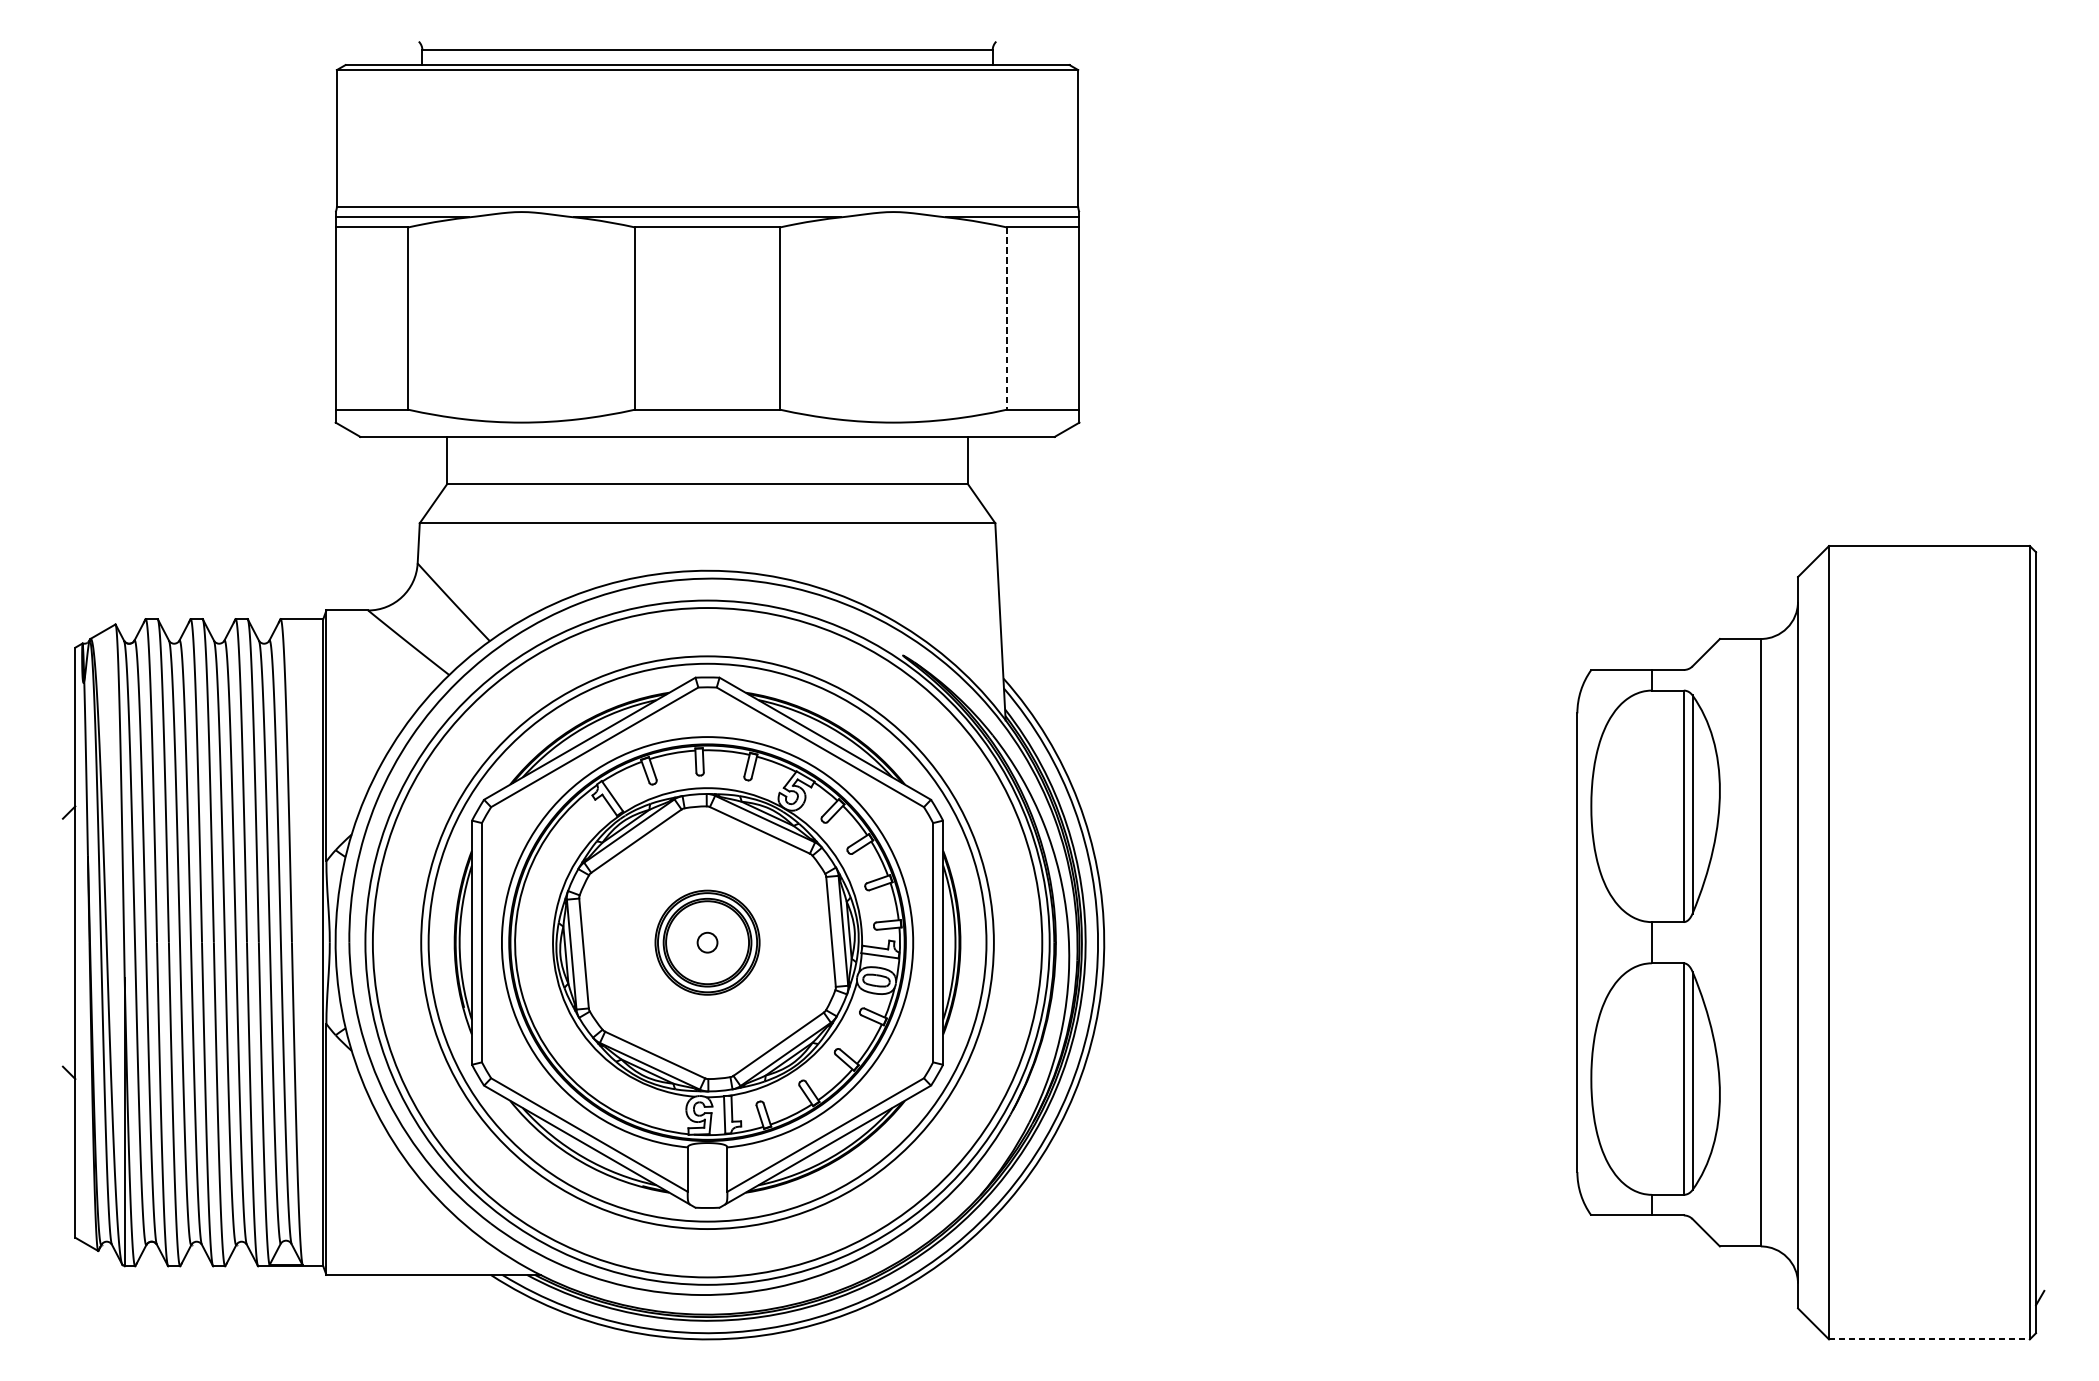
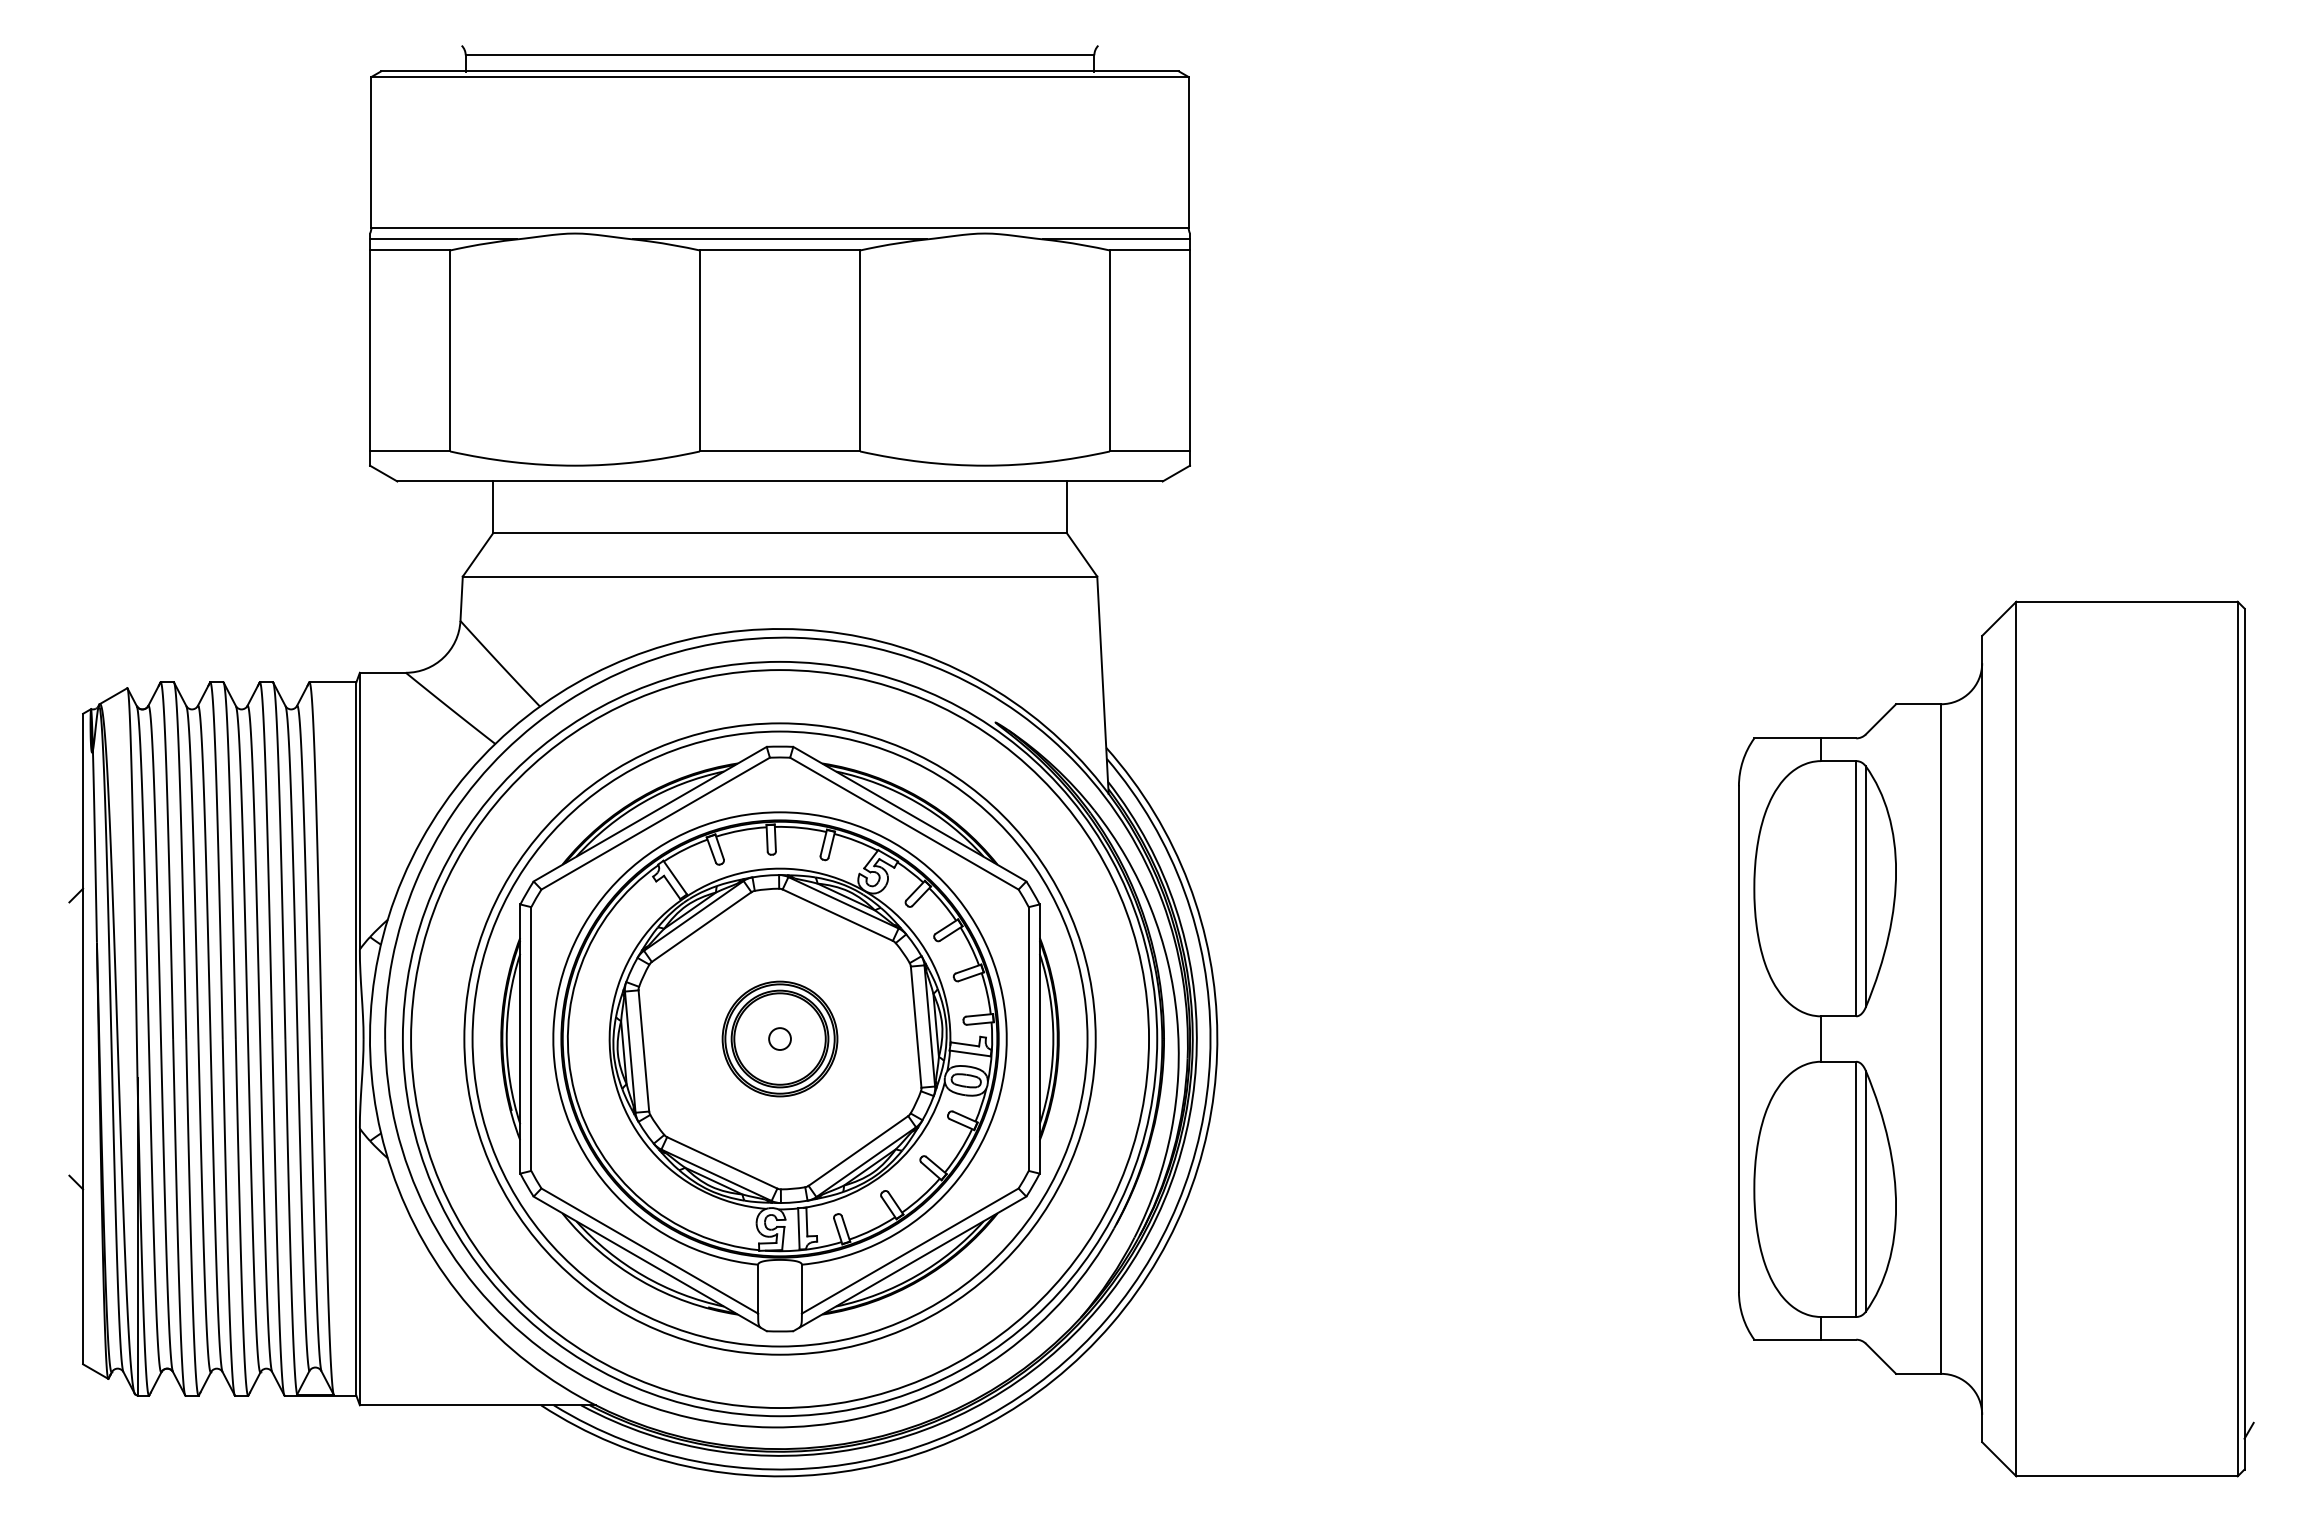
line: (1006, 318) -> (1109, 350), dashed -> solid
line: (1929, 1339) -> (2127, 1476), dashed -> solid

